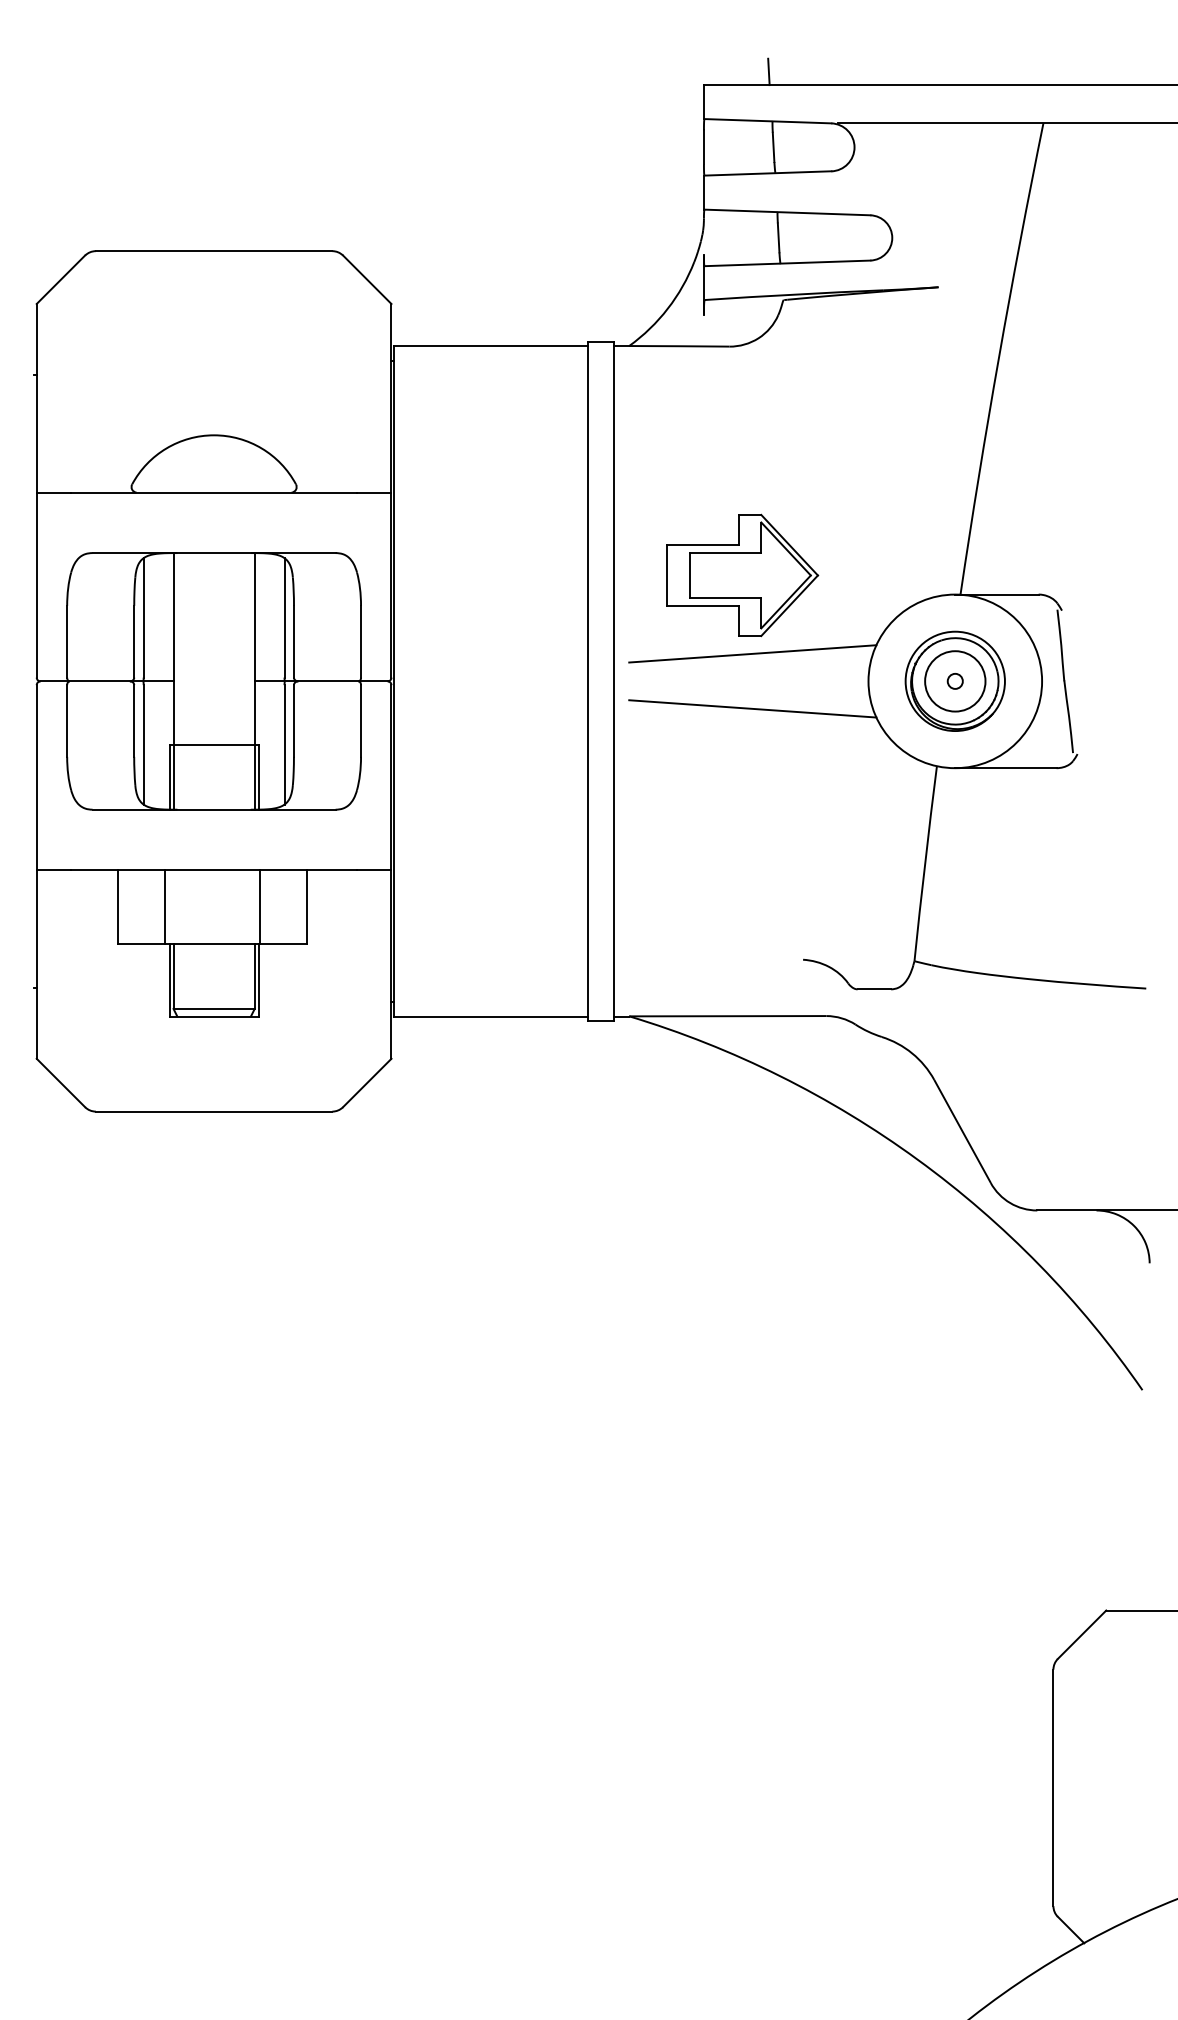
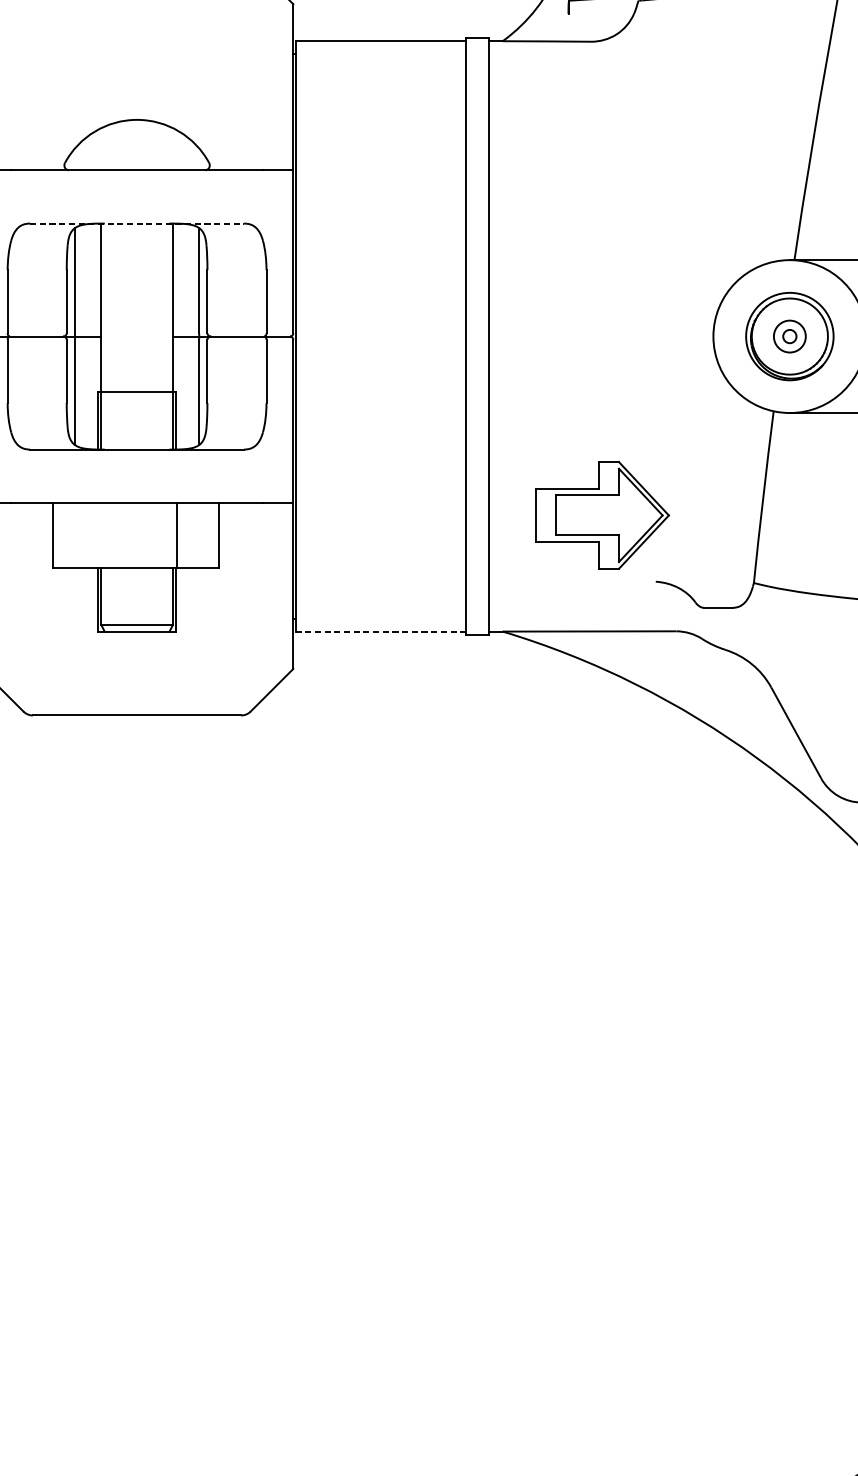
line: (214, 553) -> (137, 223), solid -> dashed
part: (742, 575) -> (602, 515), moved
line: (752, 653) -> (611, 312), removed
circle: (955, 681) -> (790, 336), size x0.6
line: (752, 708) -> (611, 360), removed
line: (165, 907) -> (94, 535), removed
line: (490, 1016) -> (380, 631), solid -> dashed

